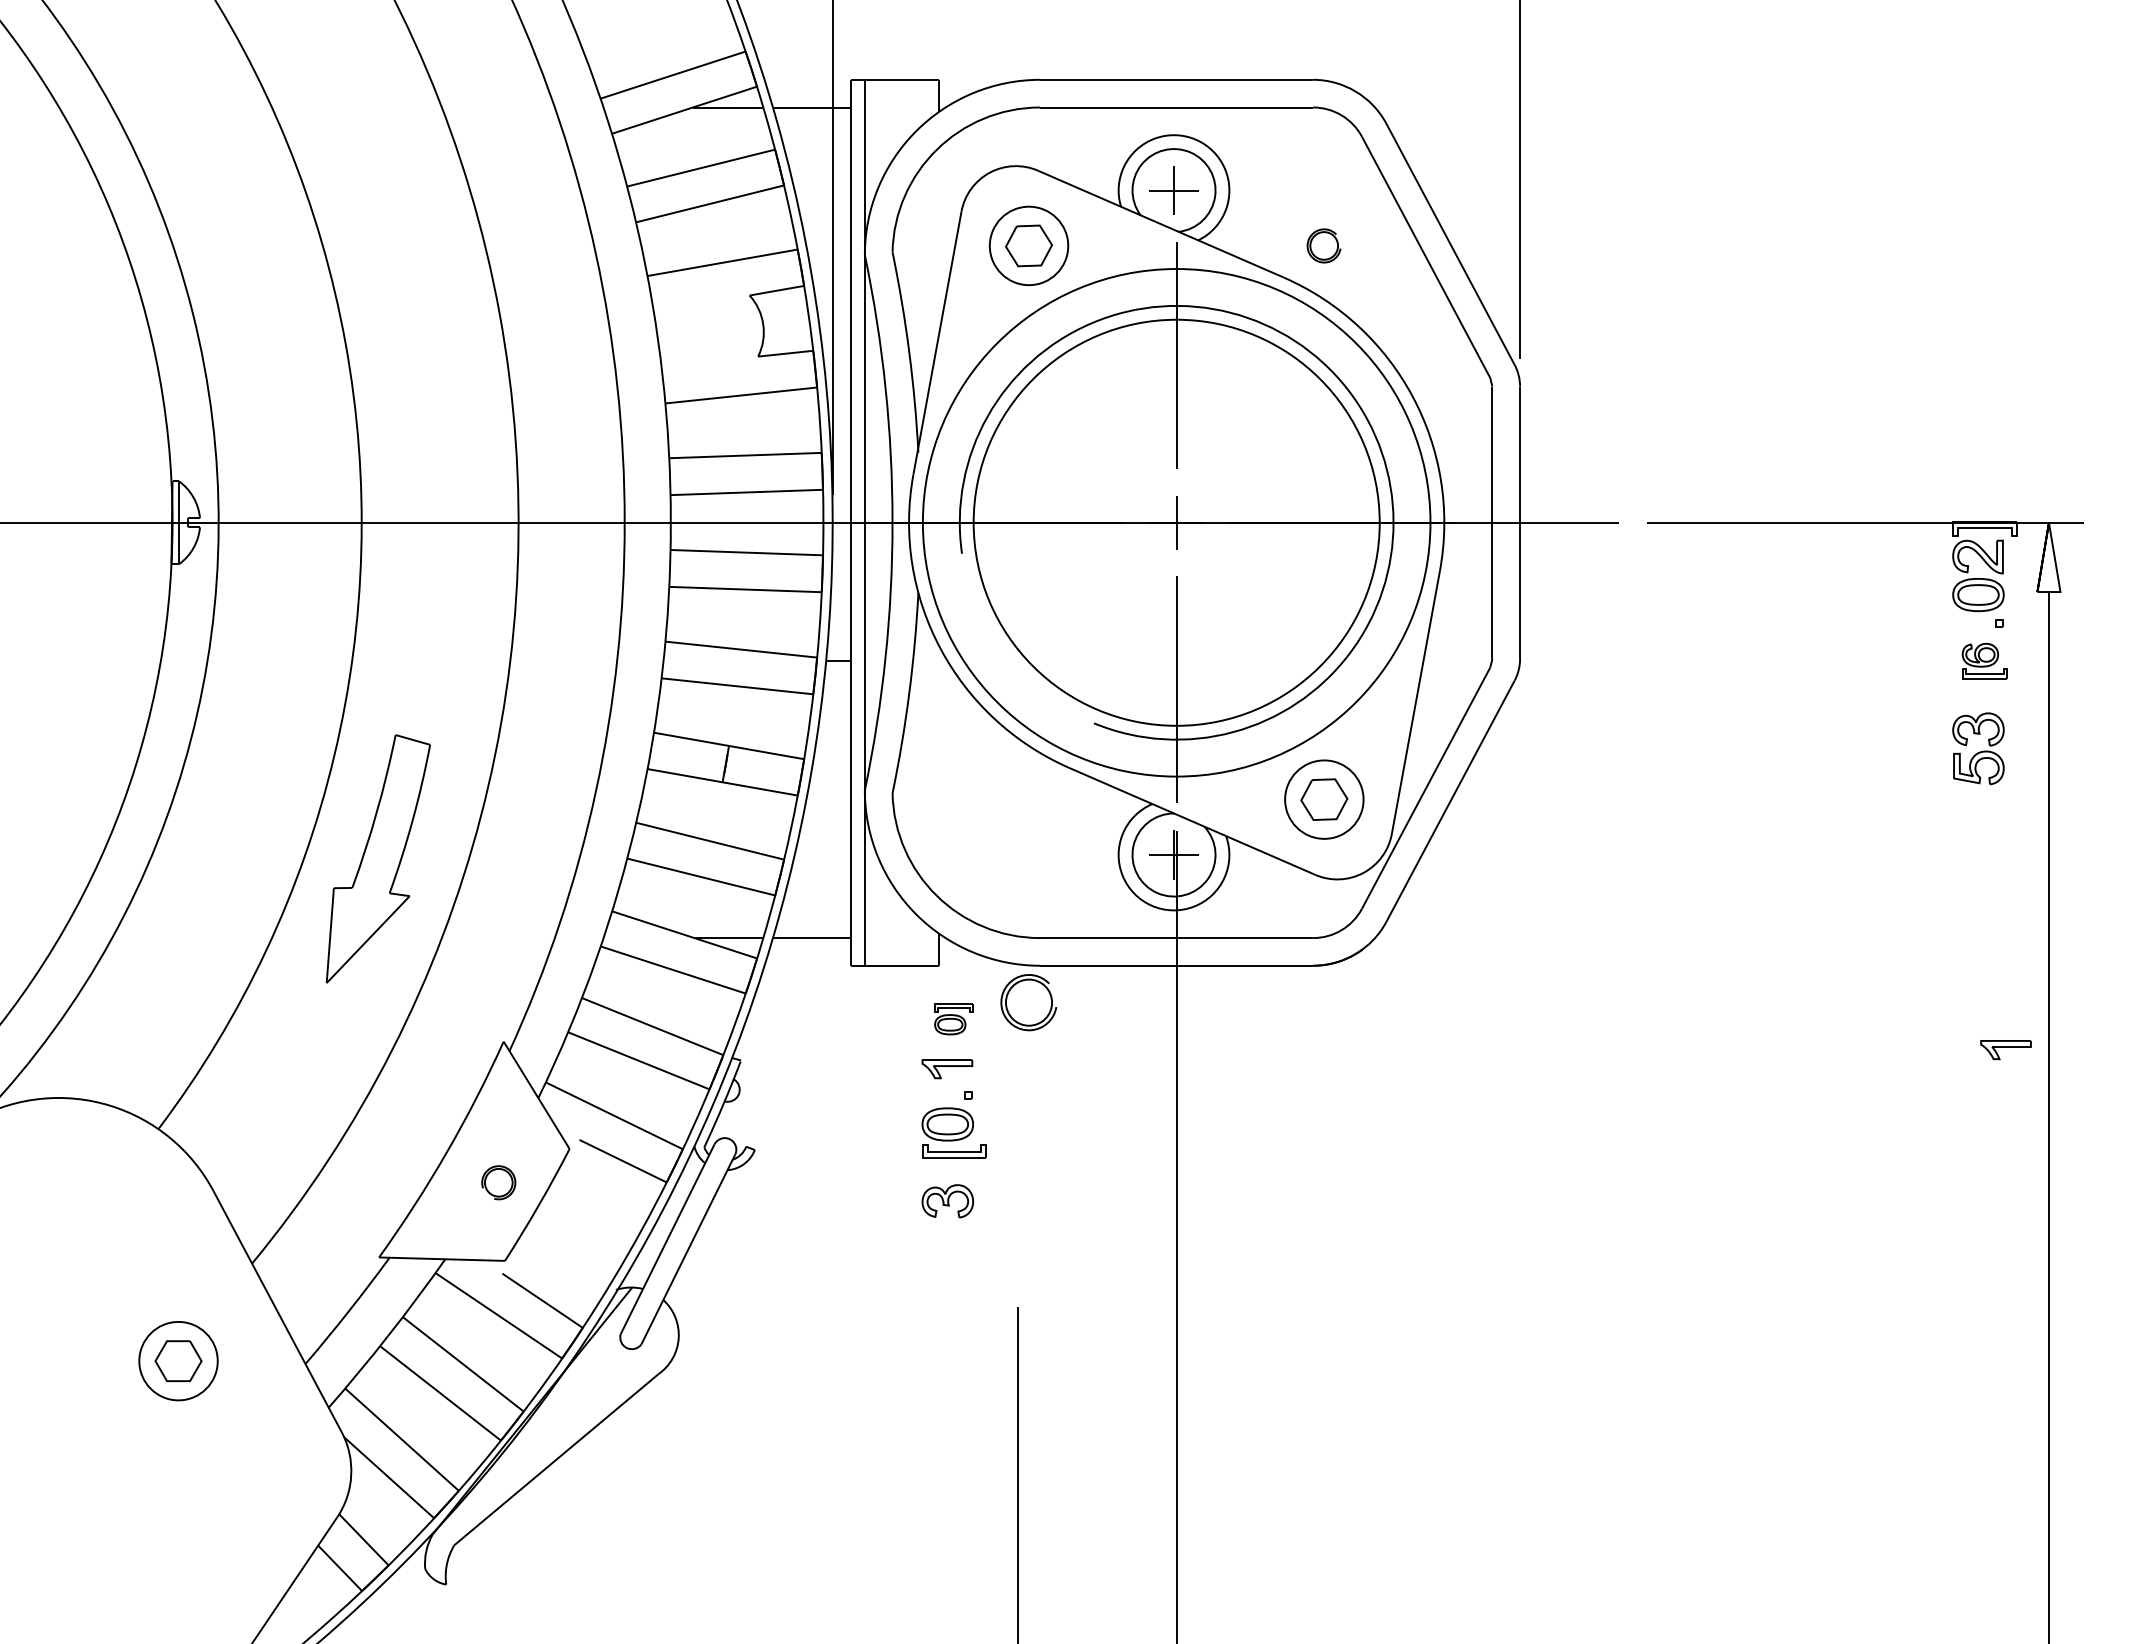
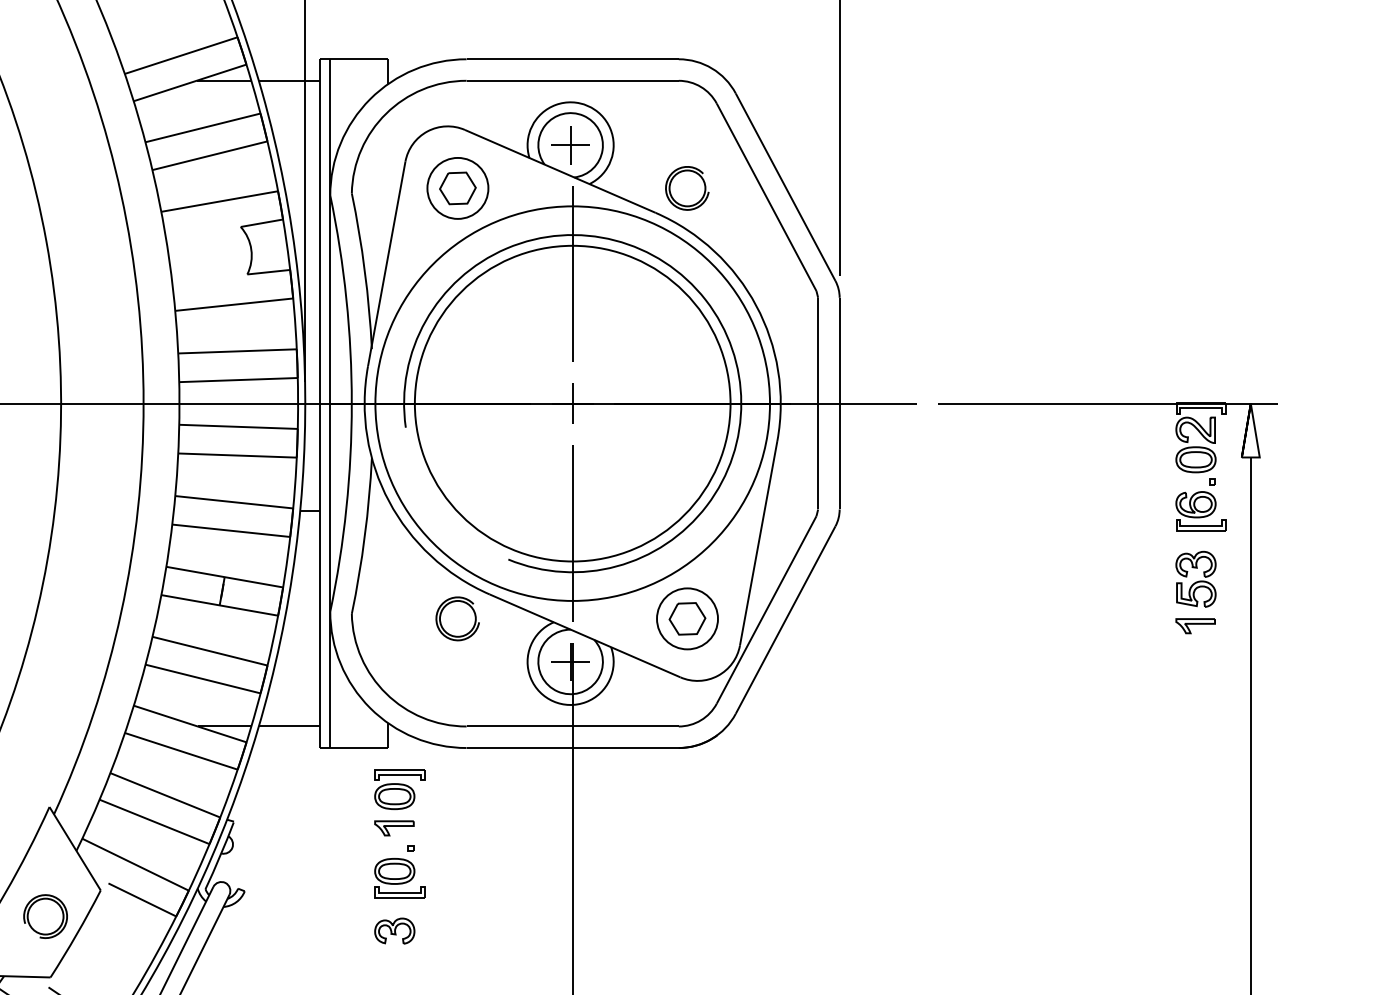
part: (1323, 245) -> (686, 188), size x1.67
part: (1984, 660) -> (1200, 510), size x1.43
part: (1028, 1002) -> (457, 618), moved
part: (953, 1019) -> (399, 789), size x1.67
part: (2005, 1050) -> (1195, 626), moved
part: (498, 1182) -> (45, 916), size x1.67

